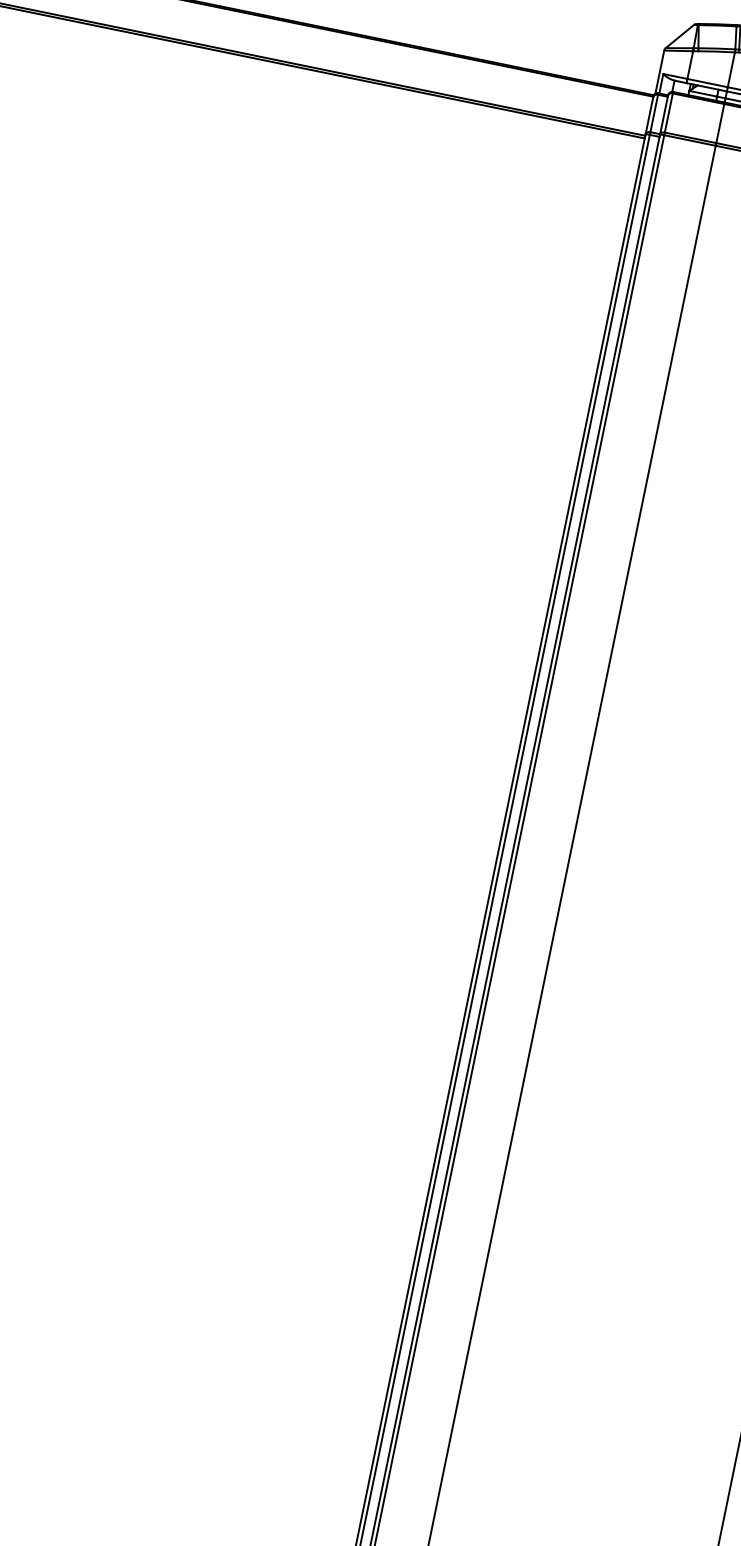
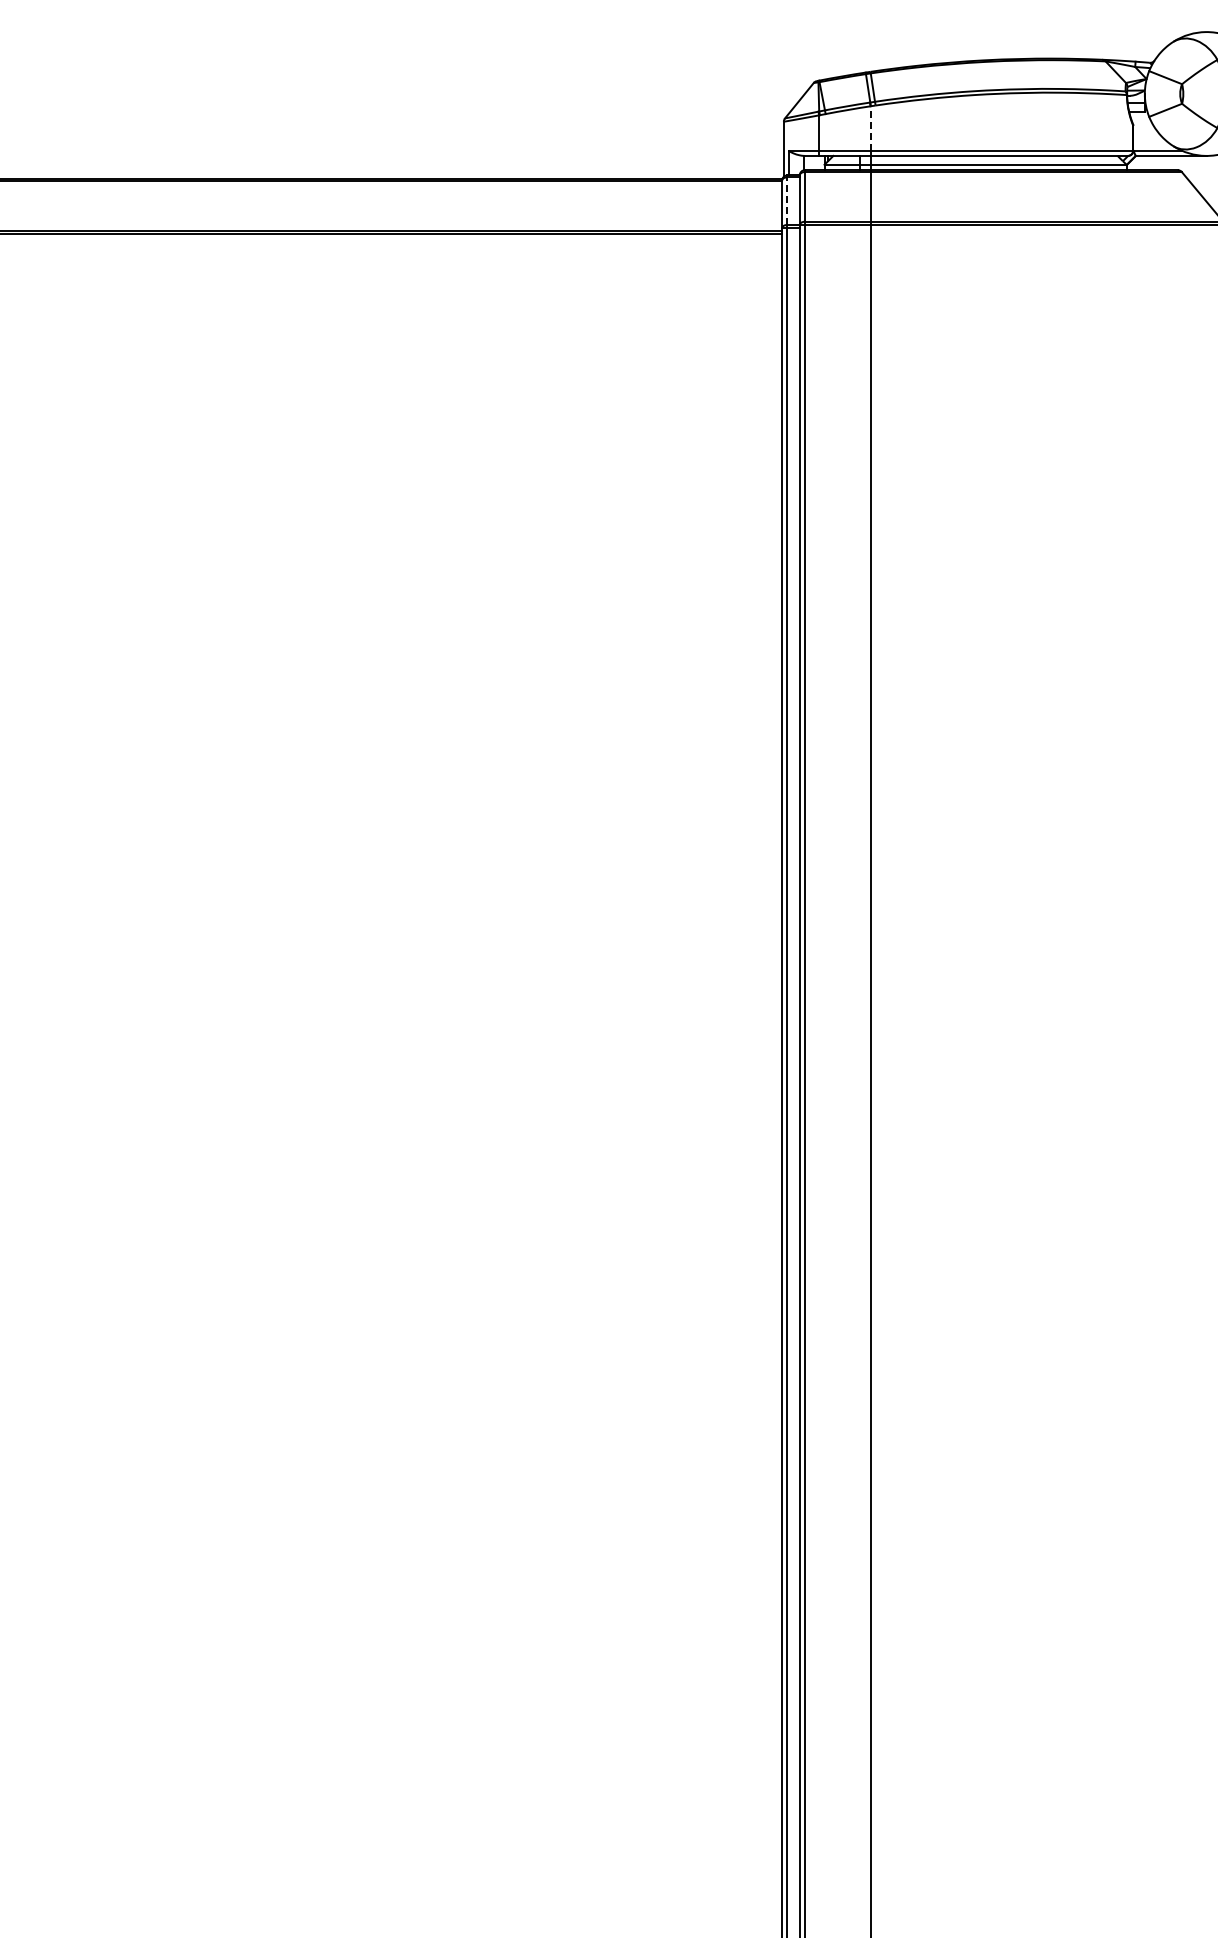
line: (731, 69) -> (870, 127), solid -> dashed
line: (654, 113) -> (787, 201), solid -> dashed

